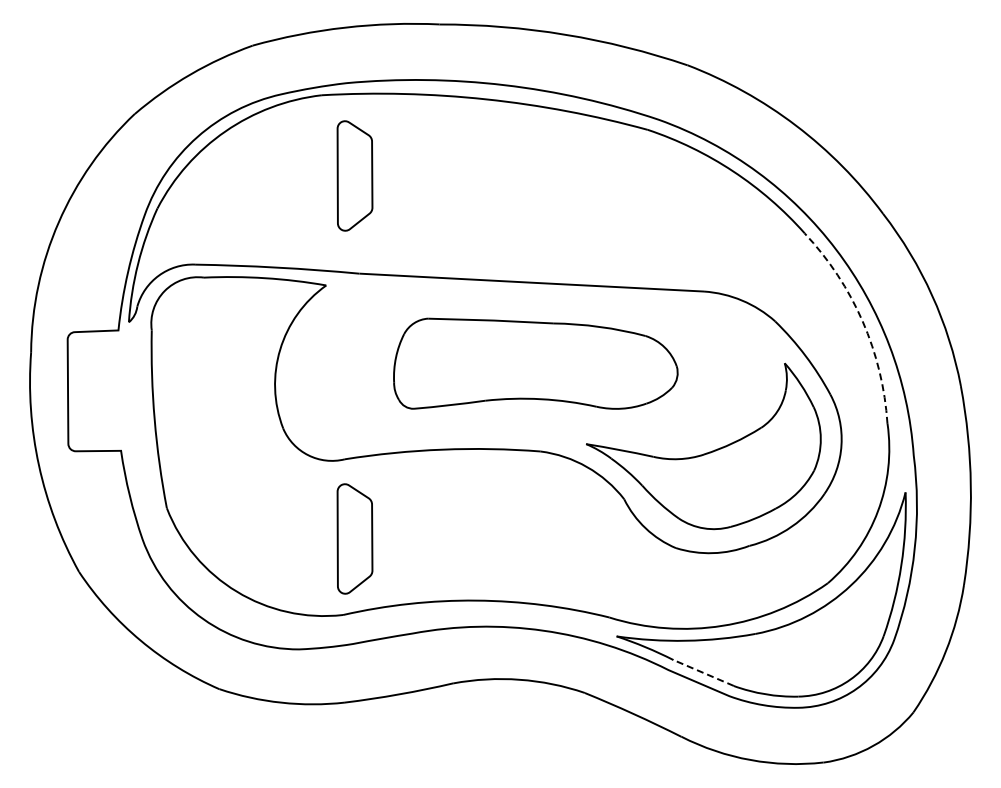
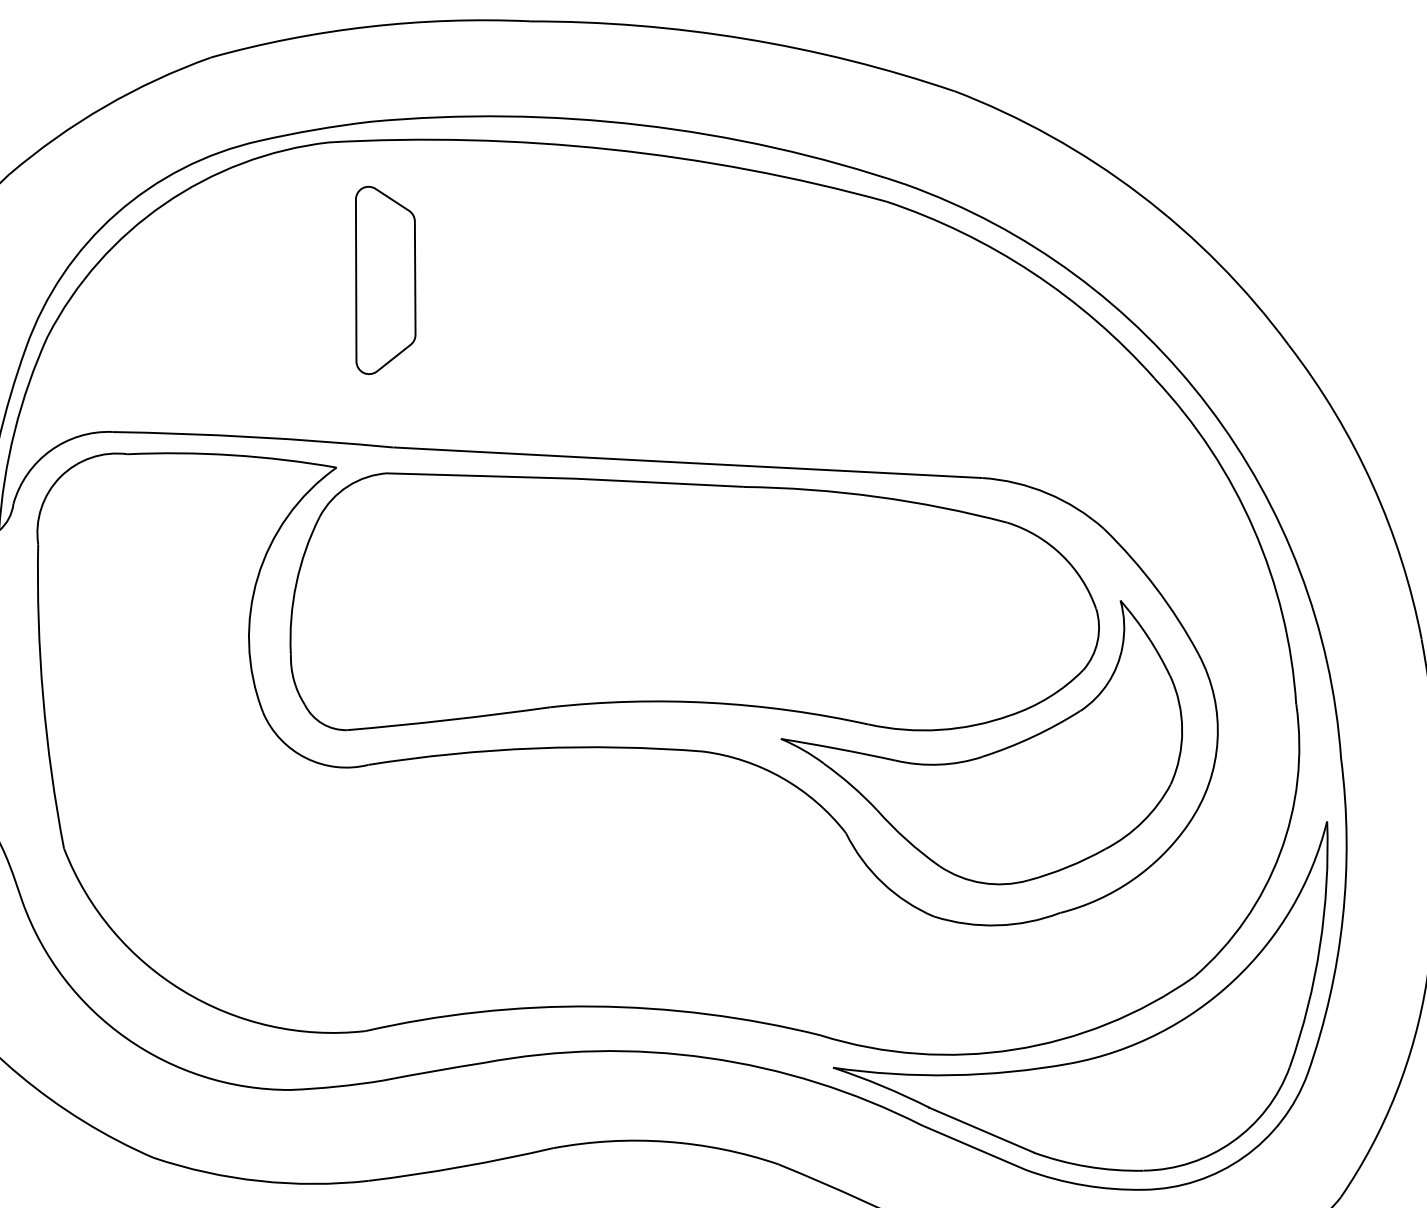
arc: (862, 321) -> (1253, 529), dashed -> solid
part: (535, 363) -> (694, 601), size x1.67
part: (354, 538) -> (384, 900), removed
line: (702, 672) -> (979, 1129), dashed -> solid

